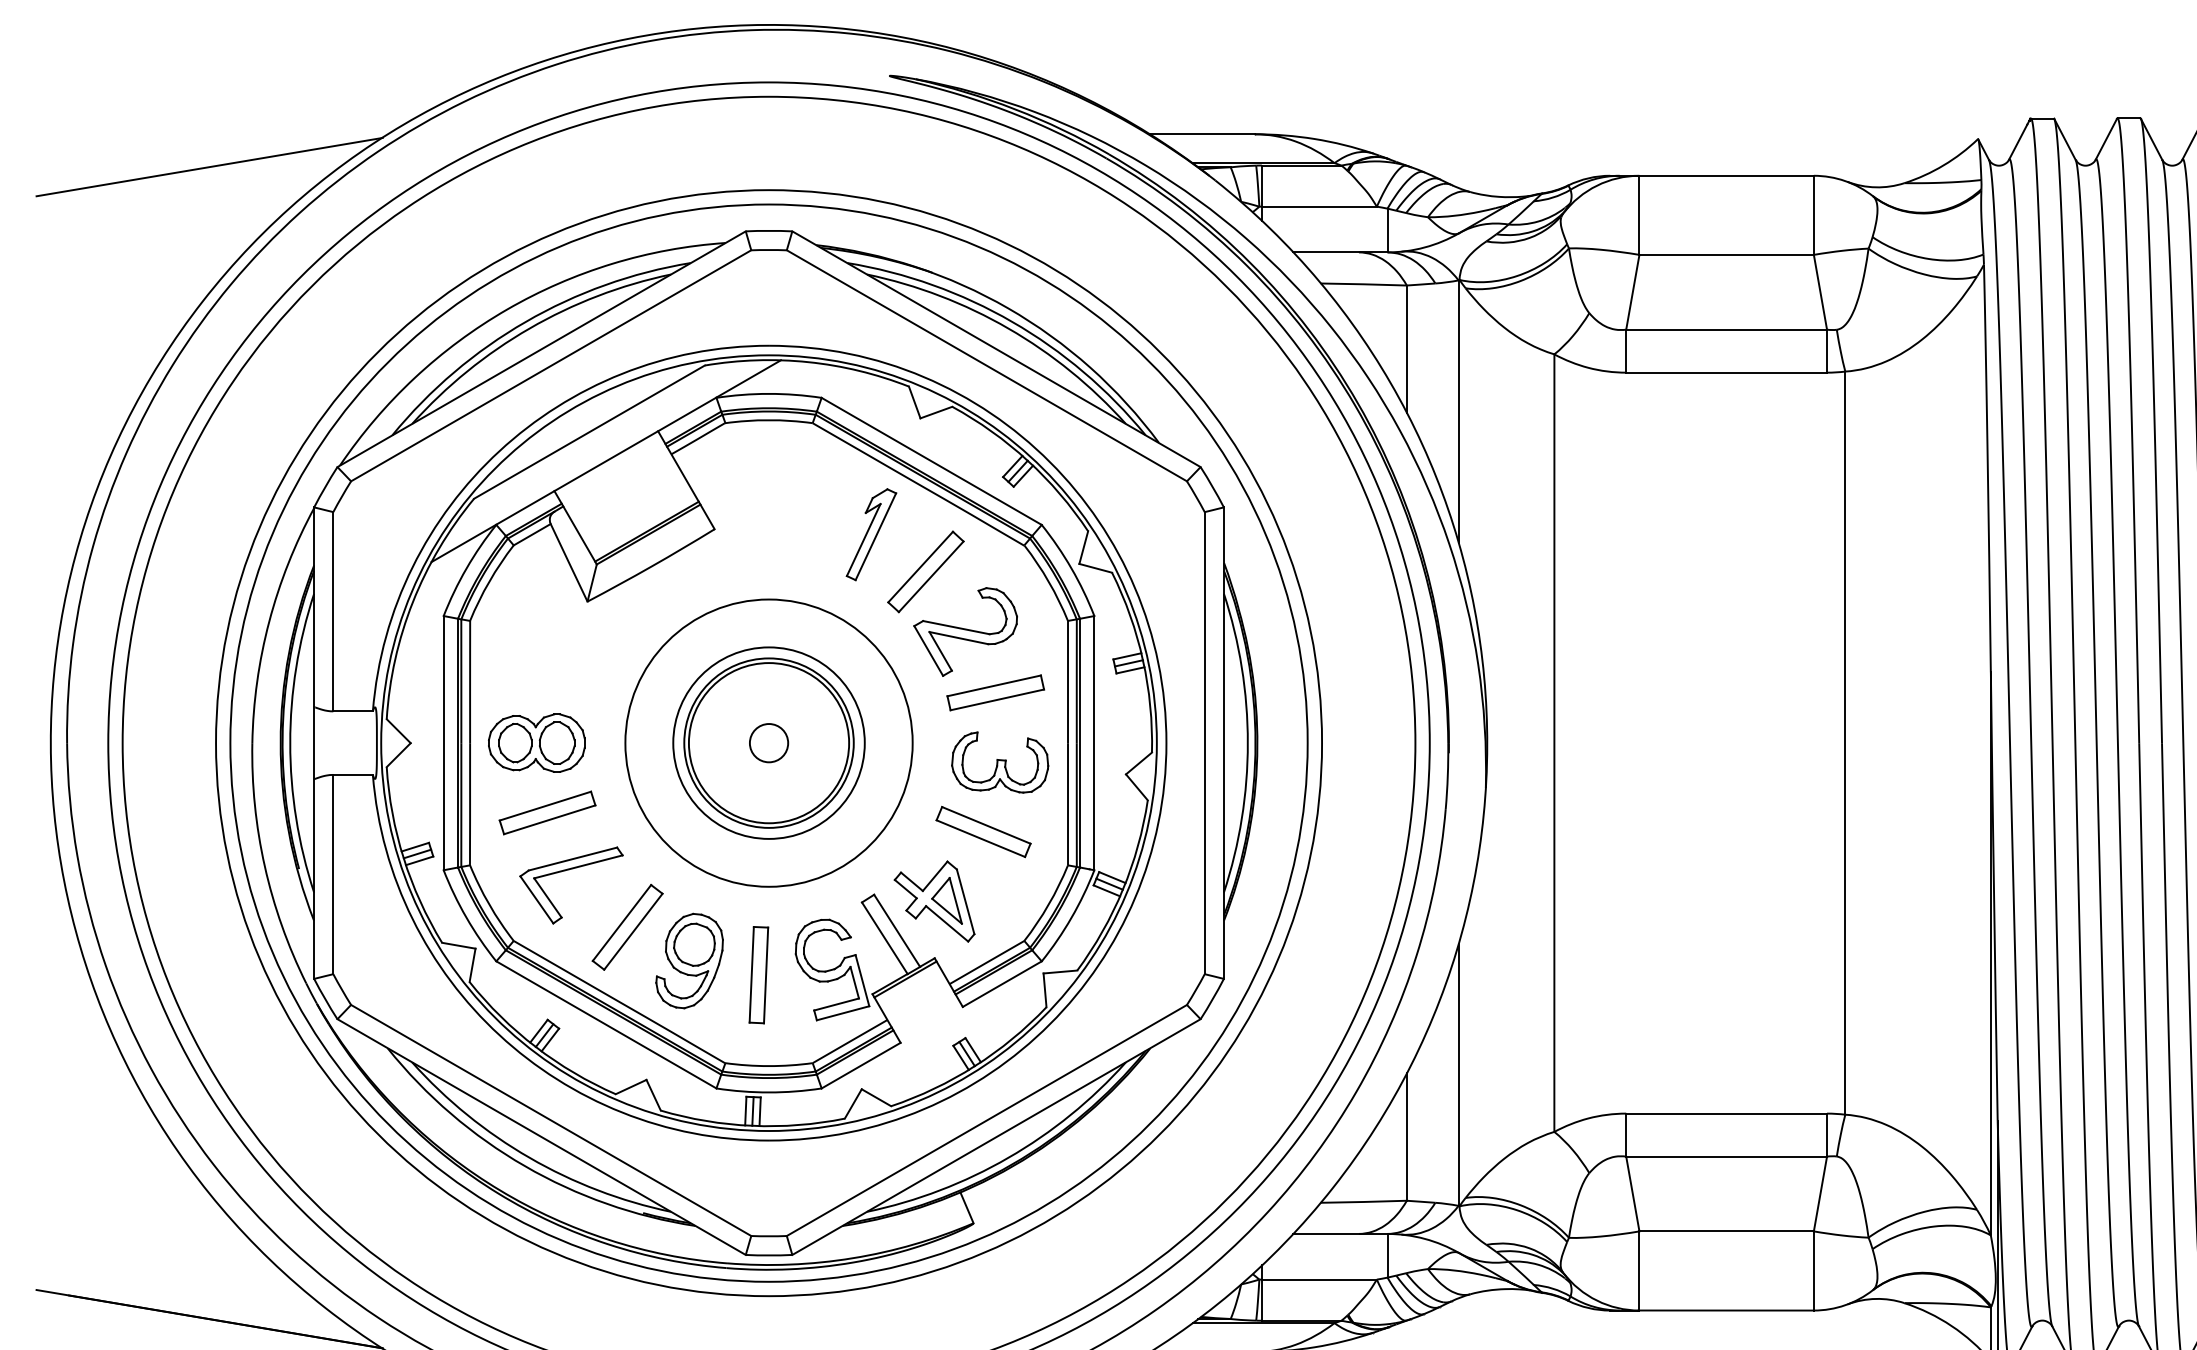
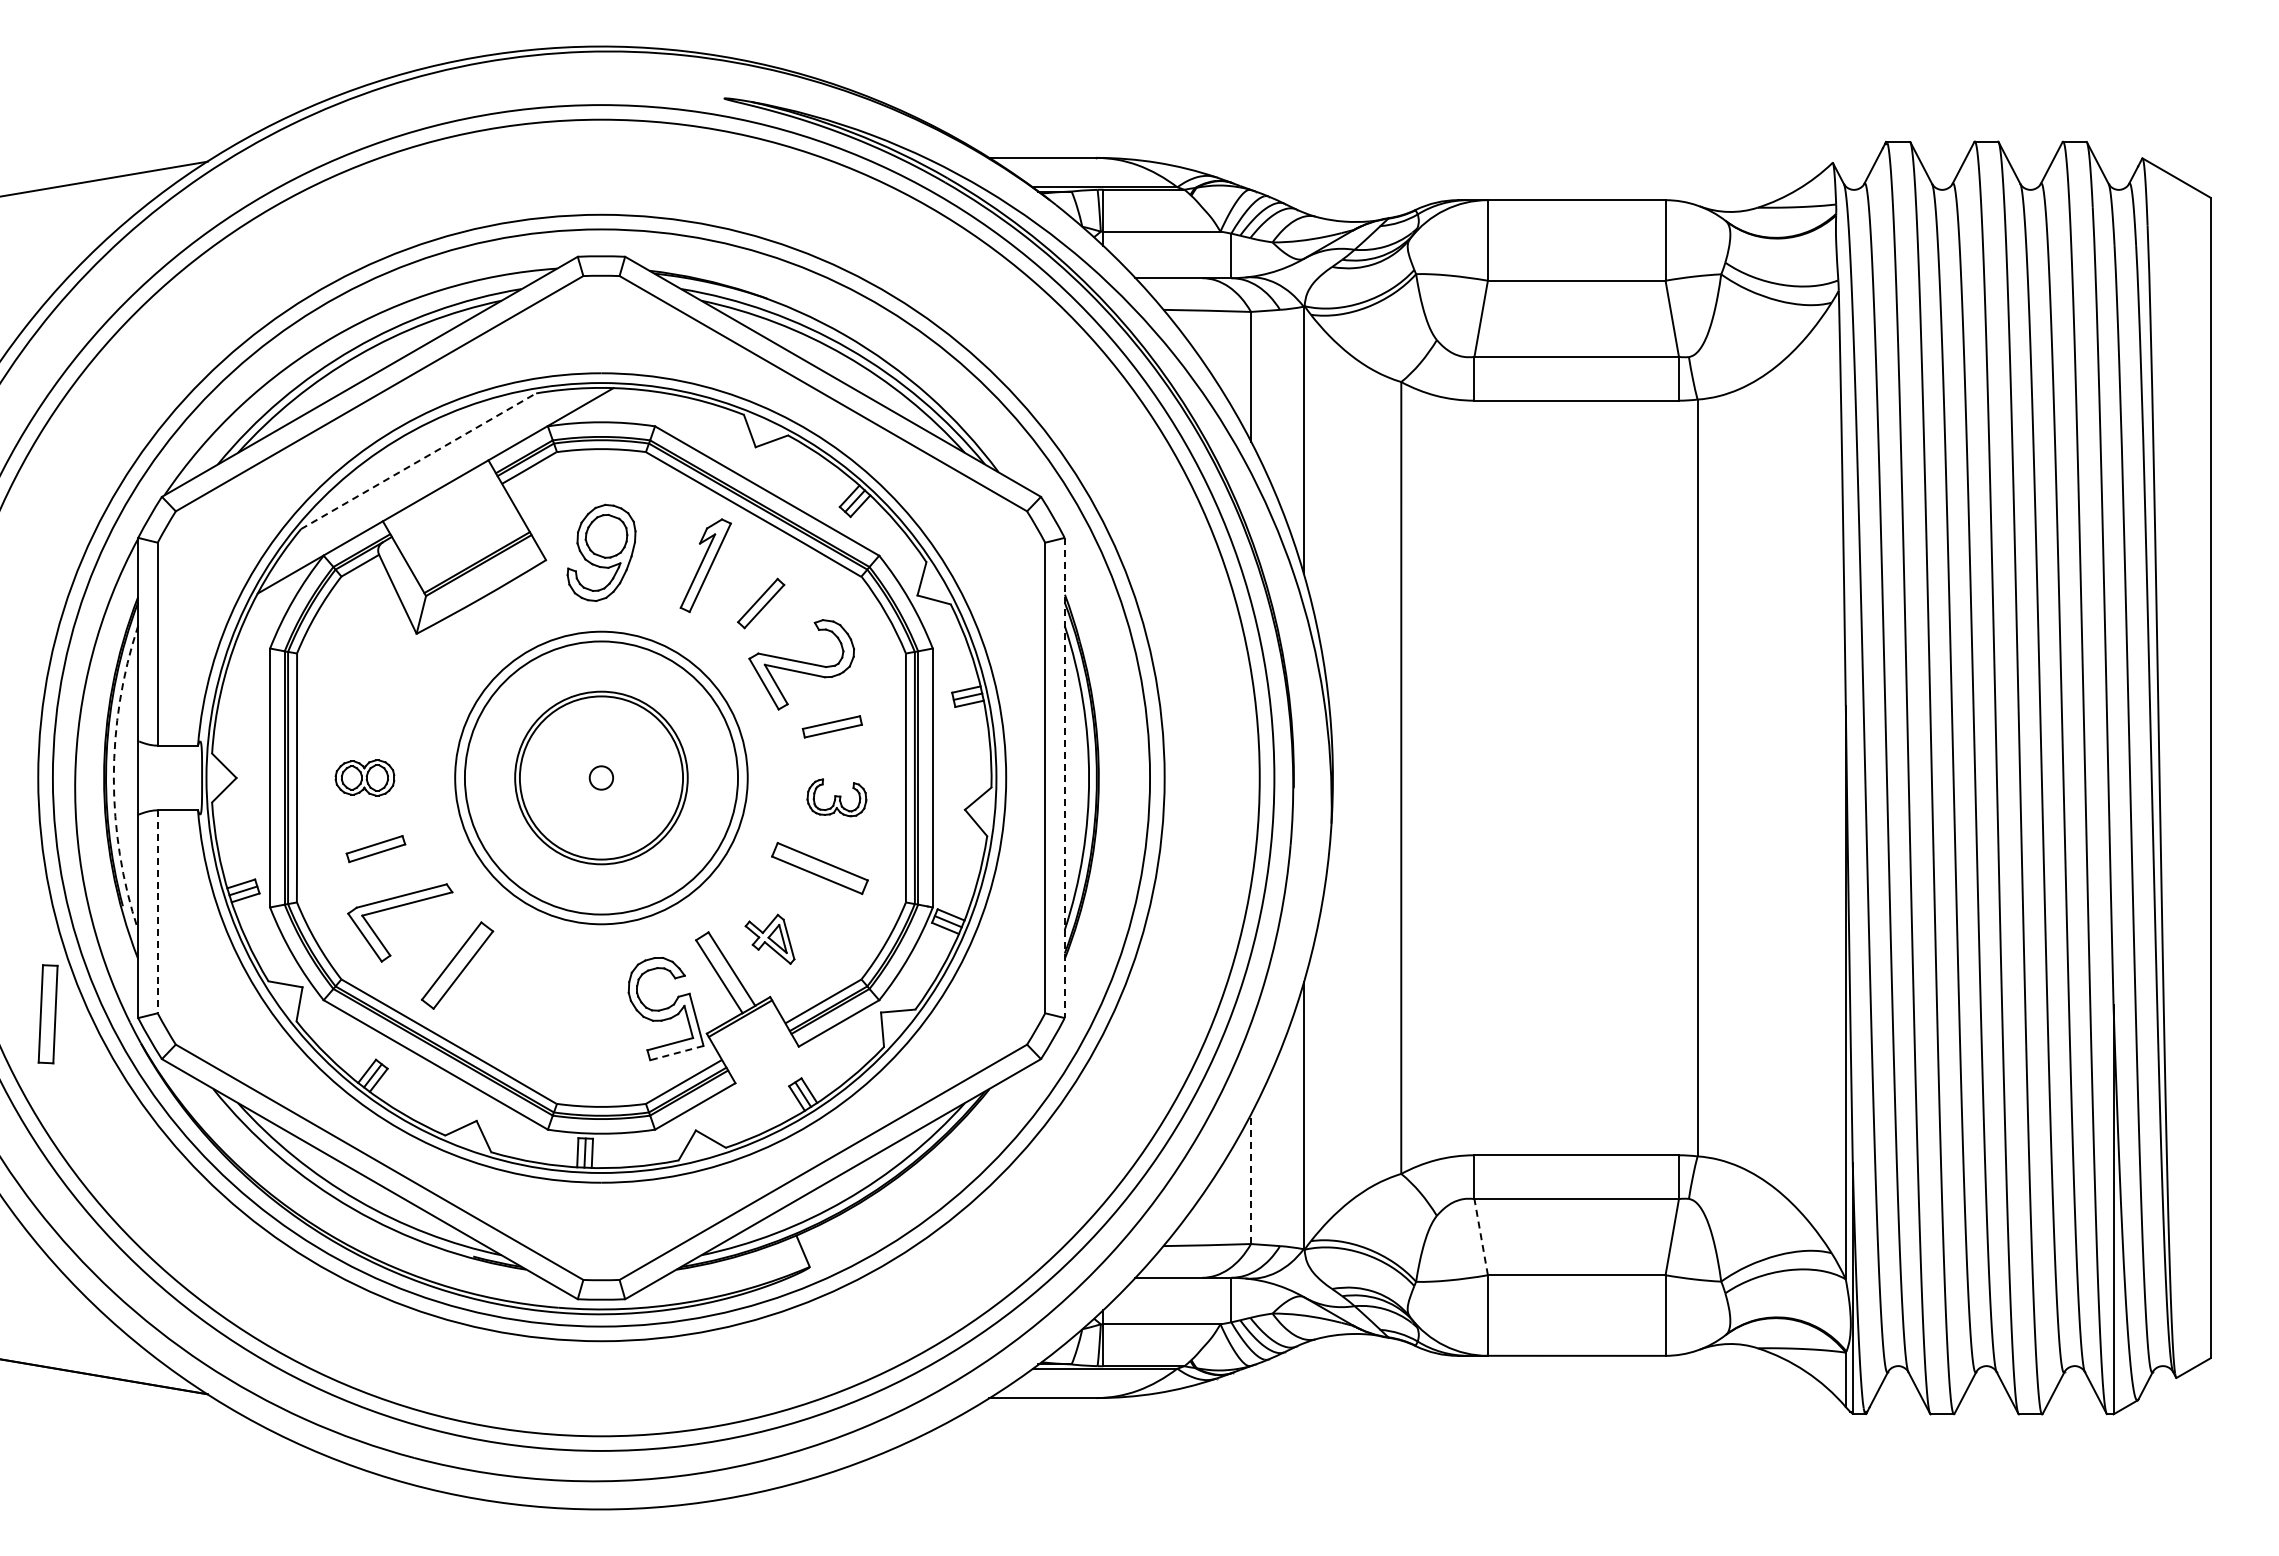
line: (589, 432) -> (418, 461), solid -> dashed
part: (925, 571) -> (760, 603), size x0.6
part: (995, 692) -> (832, 726), size x0.6
part: (536, 742) -> (364, 777), size x0.6
circle: (768, 742) -> (600, 777), size x0.6
circle: (768, 742) -> (600, 777), size x1.4
arc: (289, 743) -> (113, 778), solid -> dashed
line: (1223, 743) -> (1064, 778), solid -> dashed
part: (999, 762) -> (836, 797), size x0.6
part: (547, 812) -> (375, 848), size x0.6
line: (333, 875) -> (157, 912), solid -> dashed
part: (934, 901) -> (769, 939), size x0.6
part: (689, 960) -> (601, 552), moved
part: (758, 975) -> (47, 1014), moved
line: (842, 1013) -> (676, 1053), solid -> dashed
line: (1407, 1136) -> (1251, 1178), solid -> dashed
line: (1633, 1194) -> (1481, 1237), solid -> dashed

